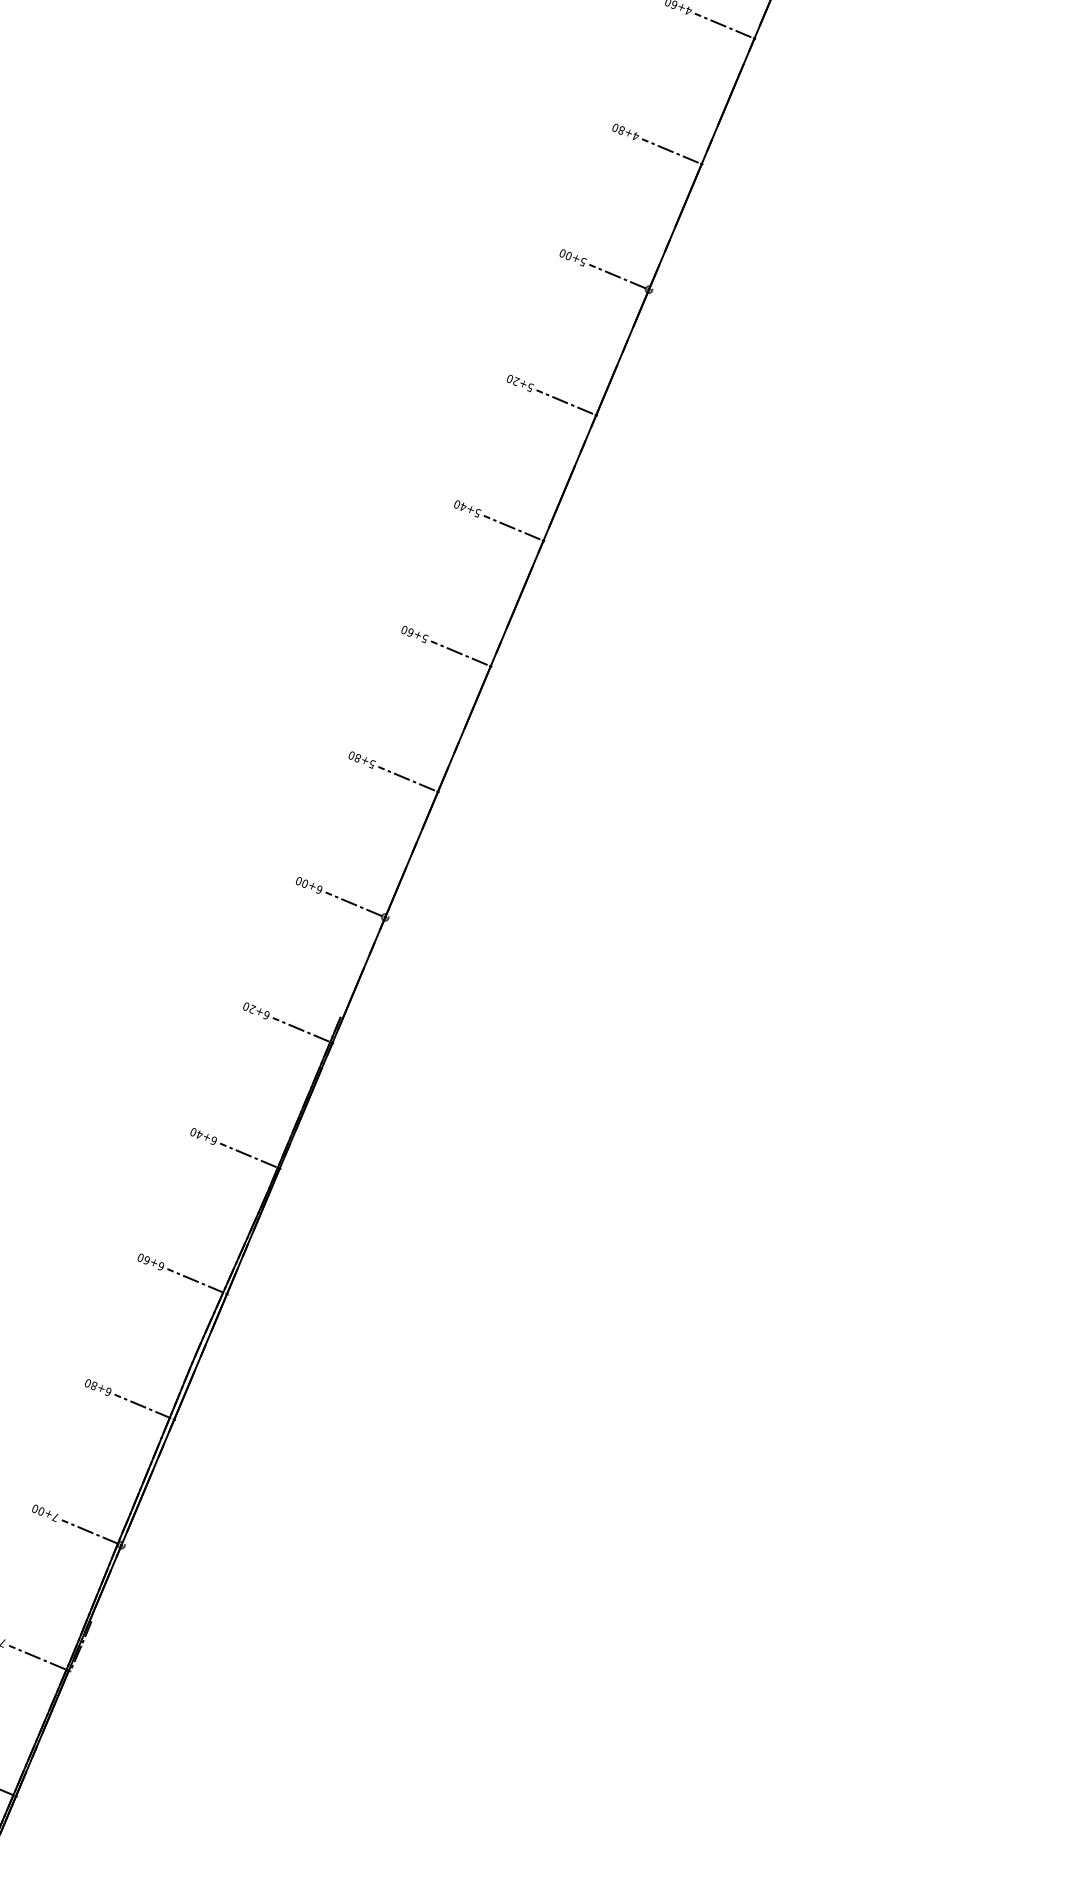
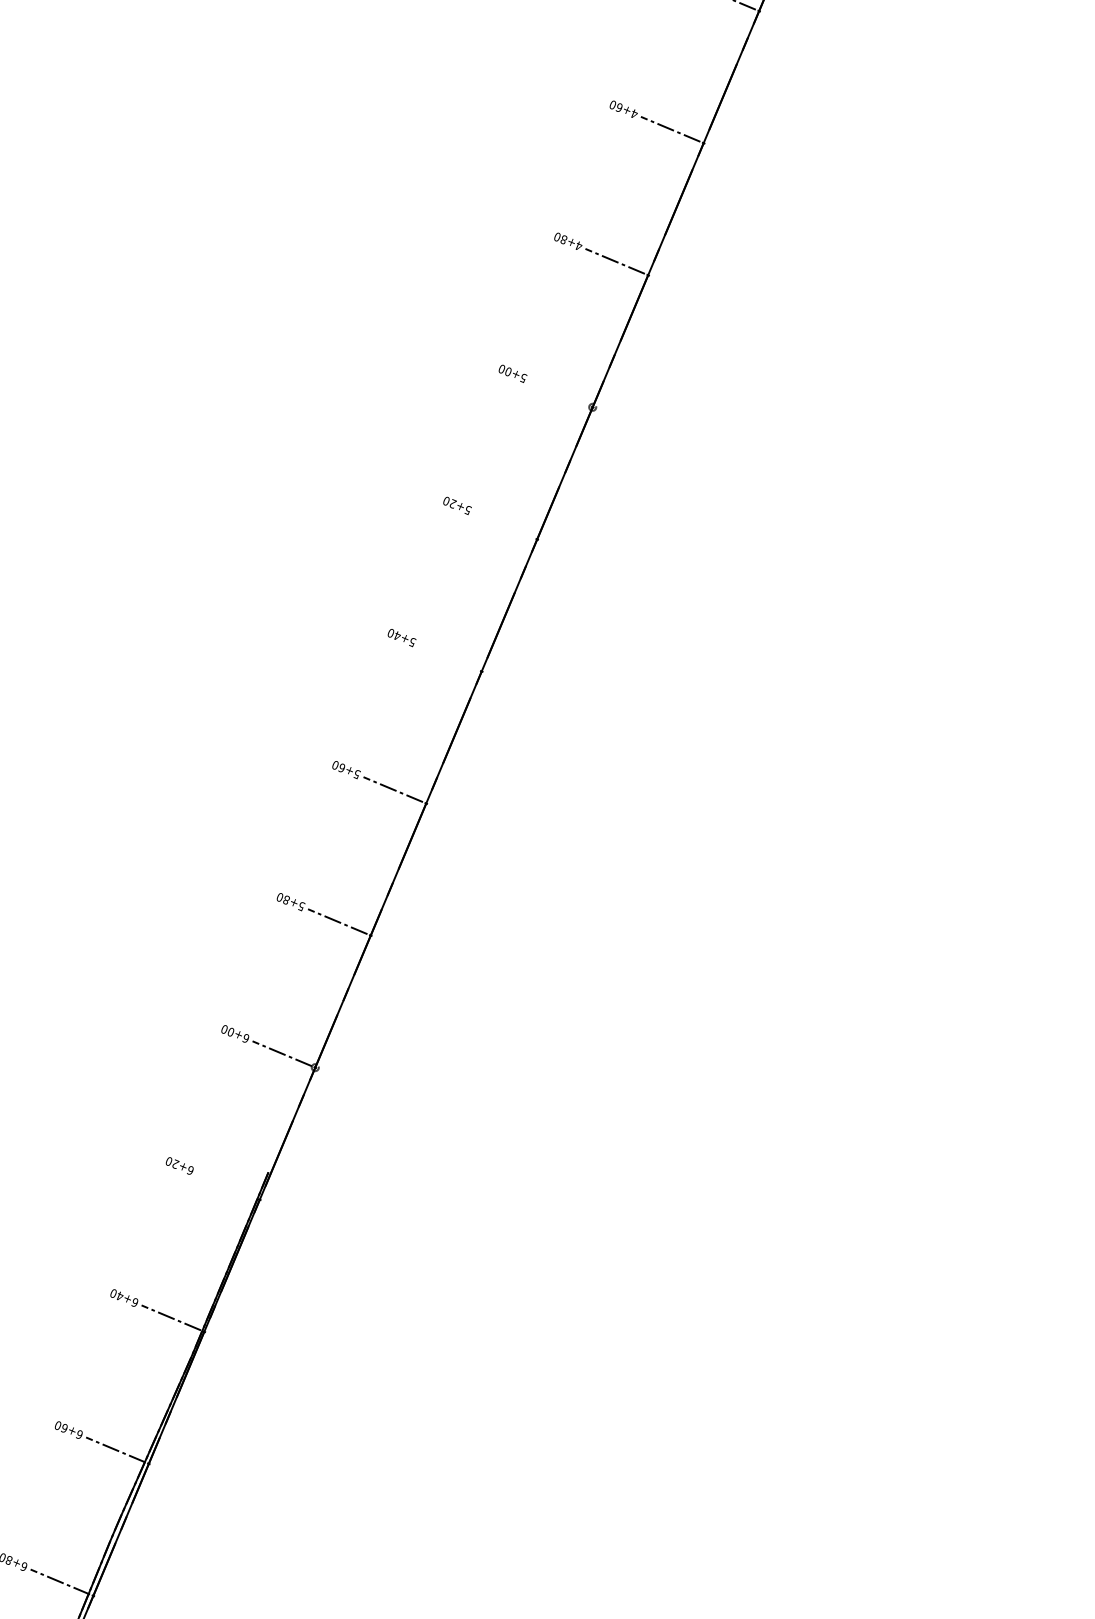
line: (617, 276) -> (559, 393), removed
line: (564, 401) -> (503, 524), removed
line: (511, 527) -> (448, 657), removed
line: (300, 1029) -> (226, 1185), removed

